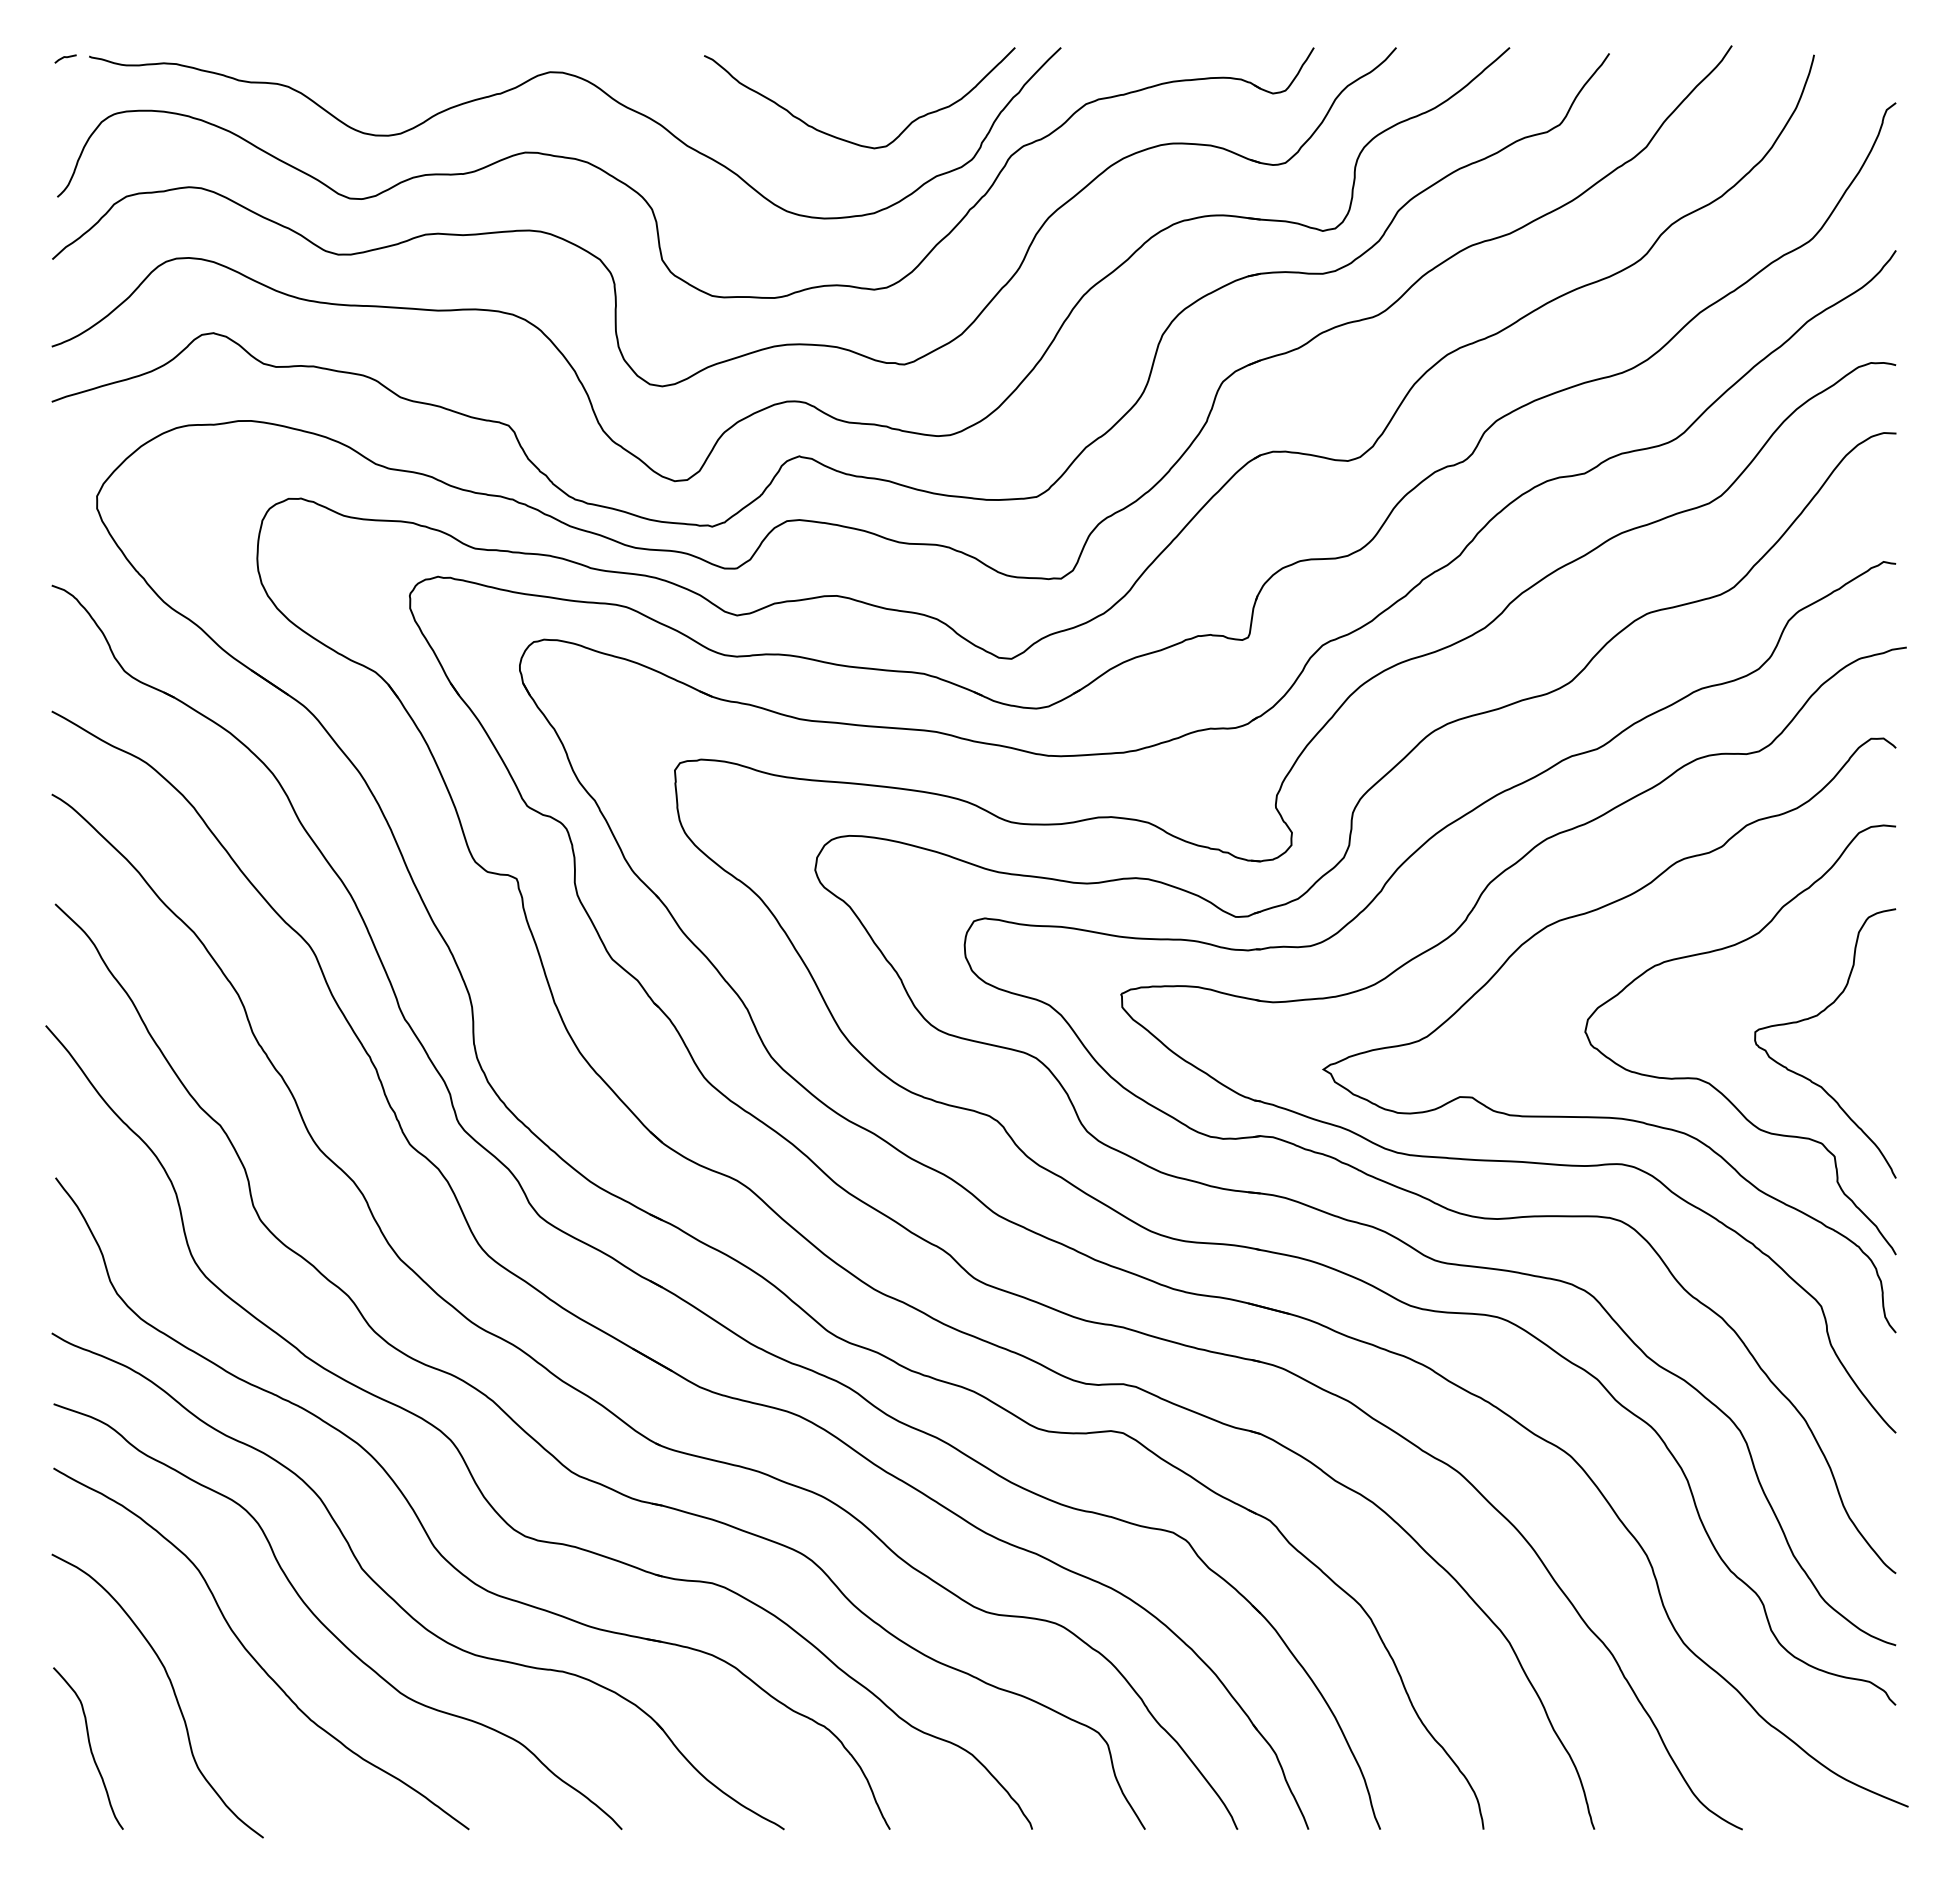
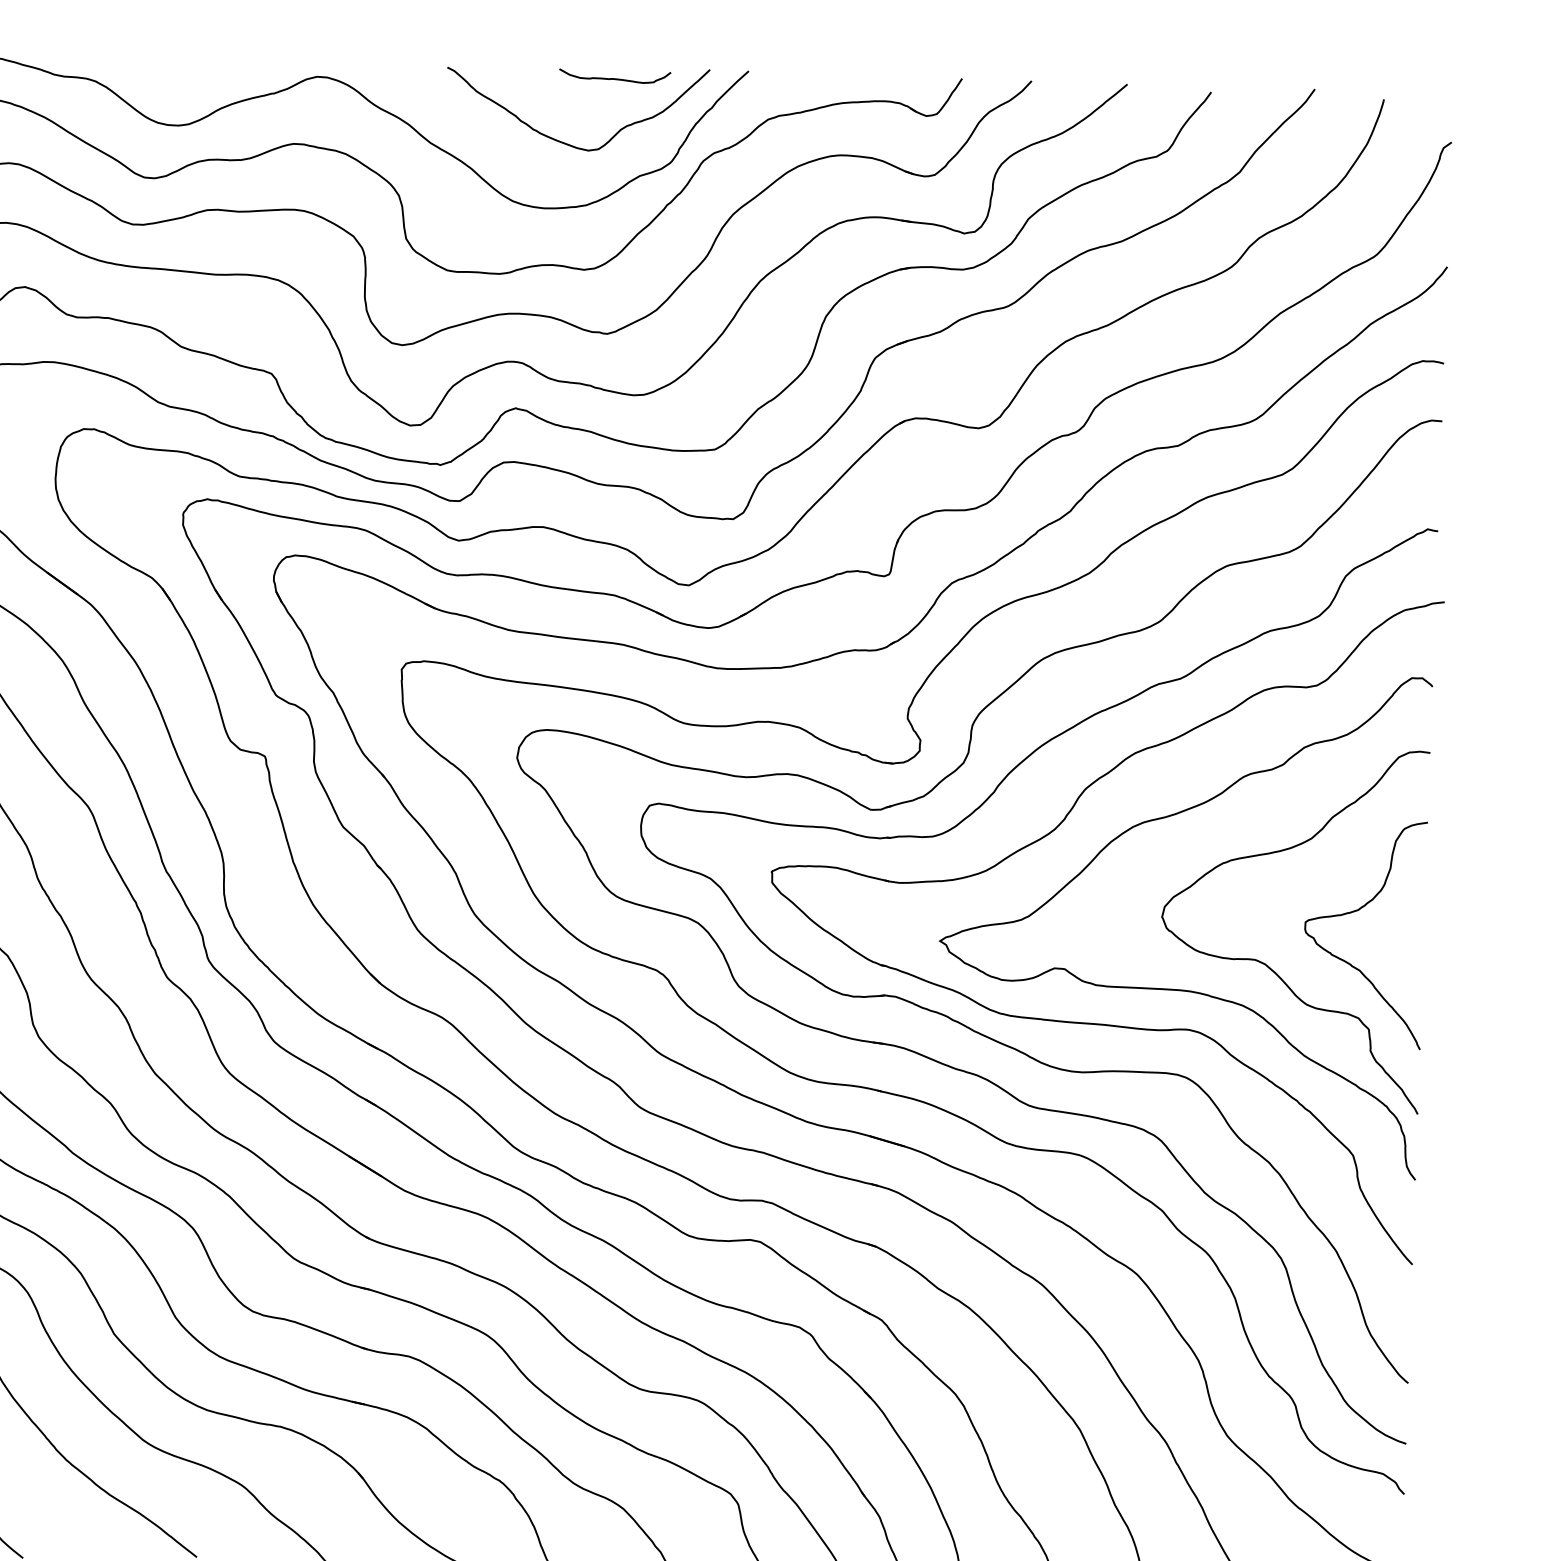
curve: (902, 61) -> (614, 78), added

